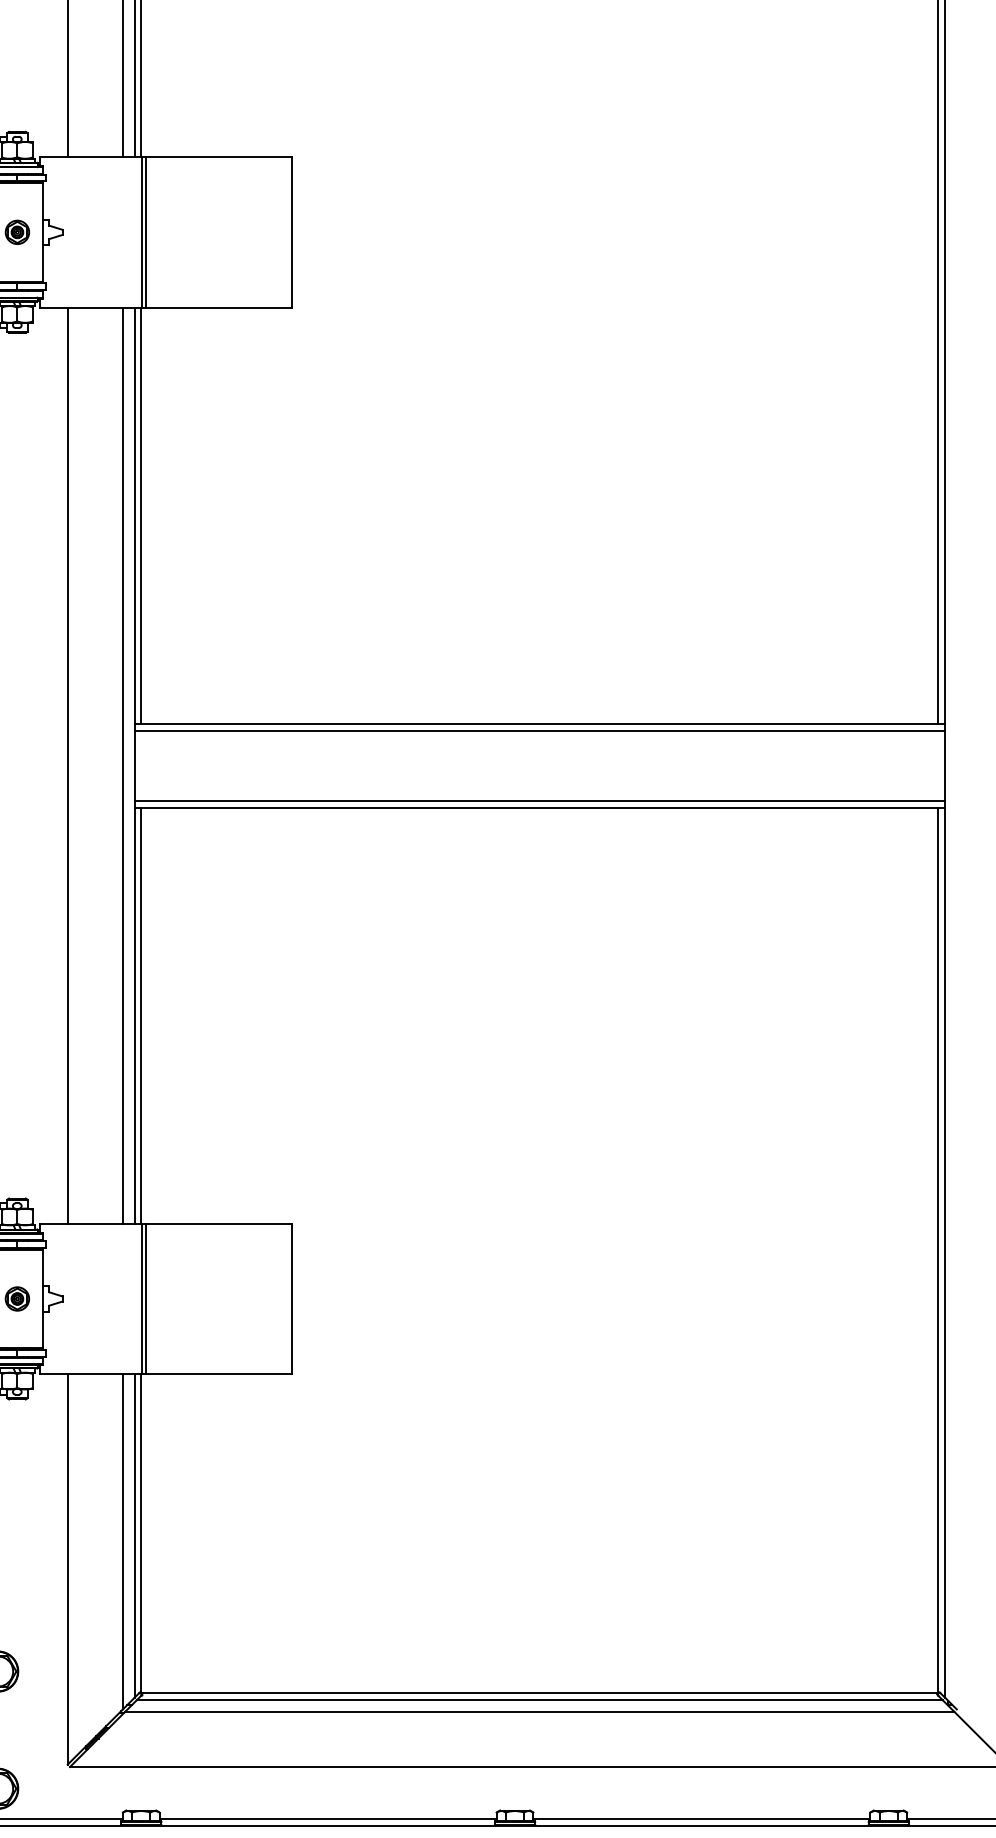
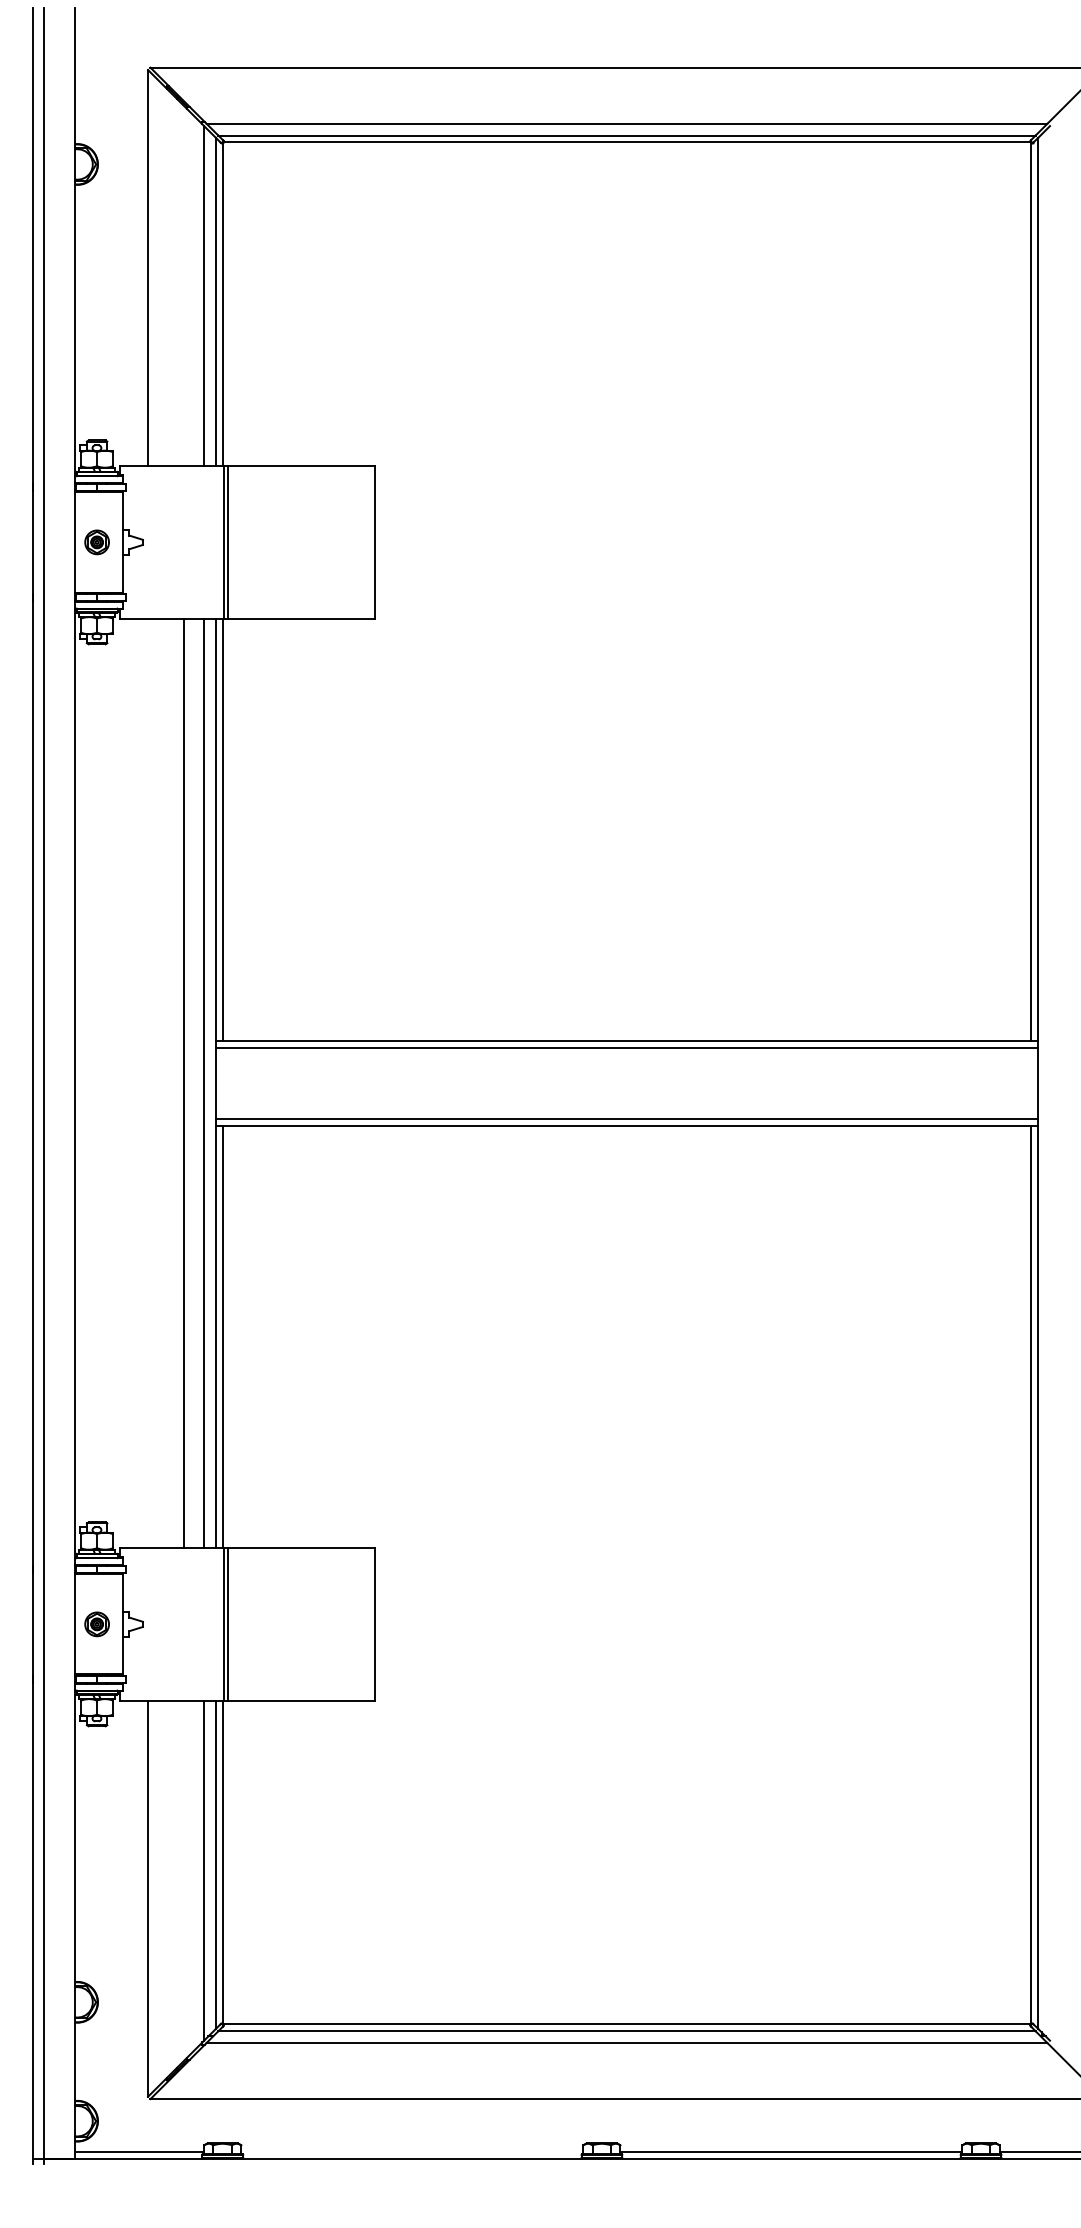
line: (68, 764) -> (184, 1082), moved
line: (328, 1818) -> (412, 2151), removed

